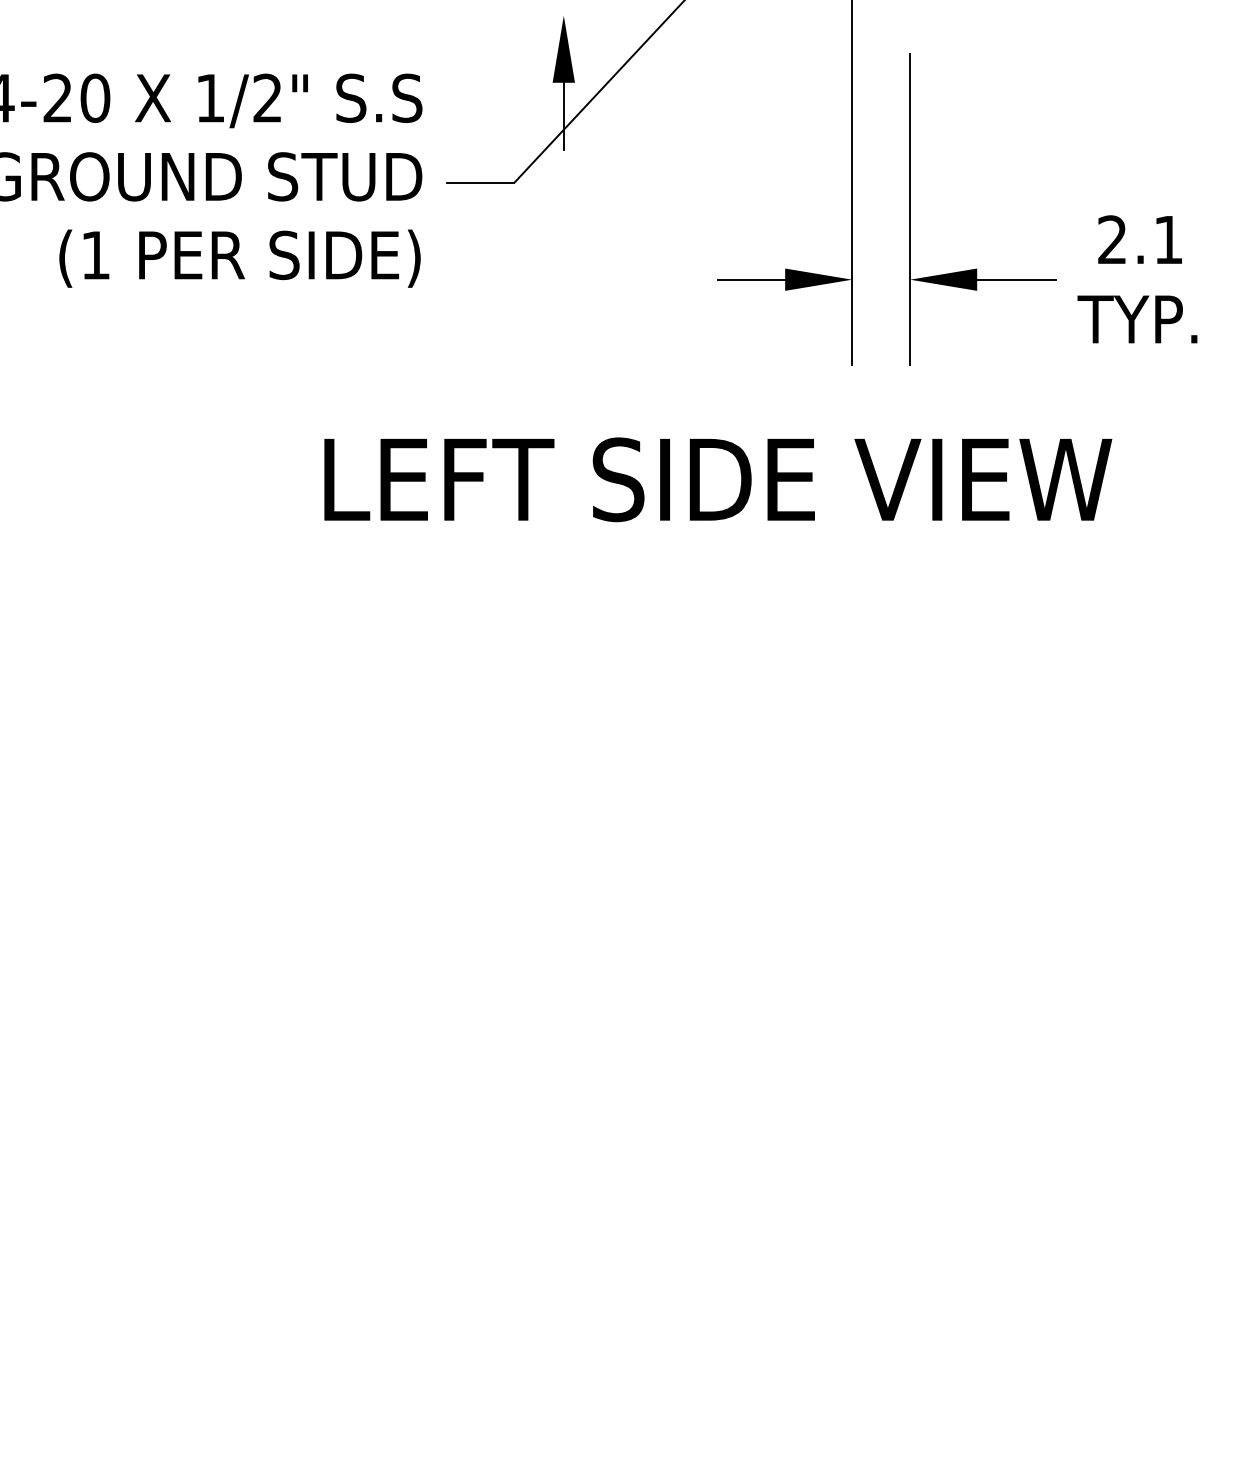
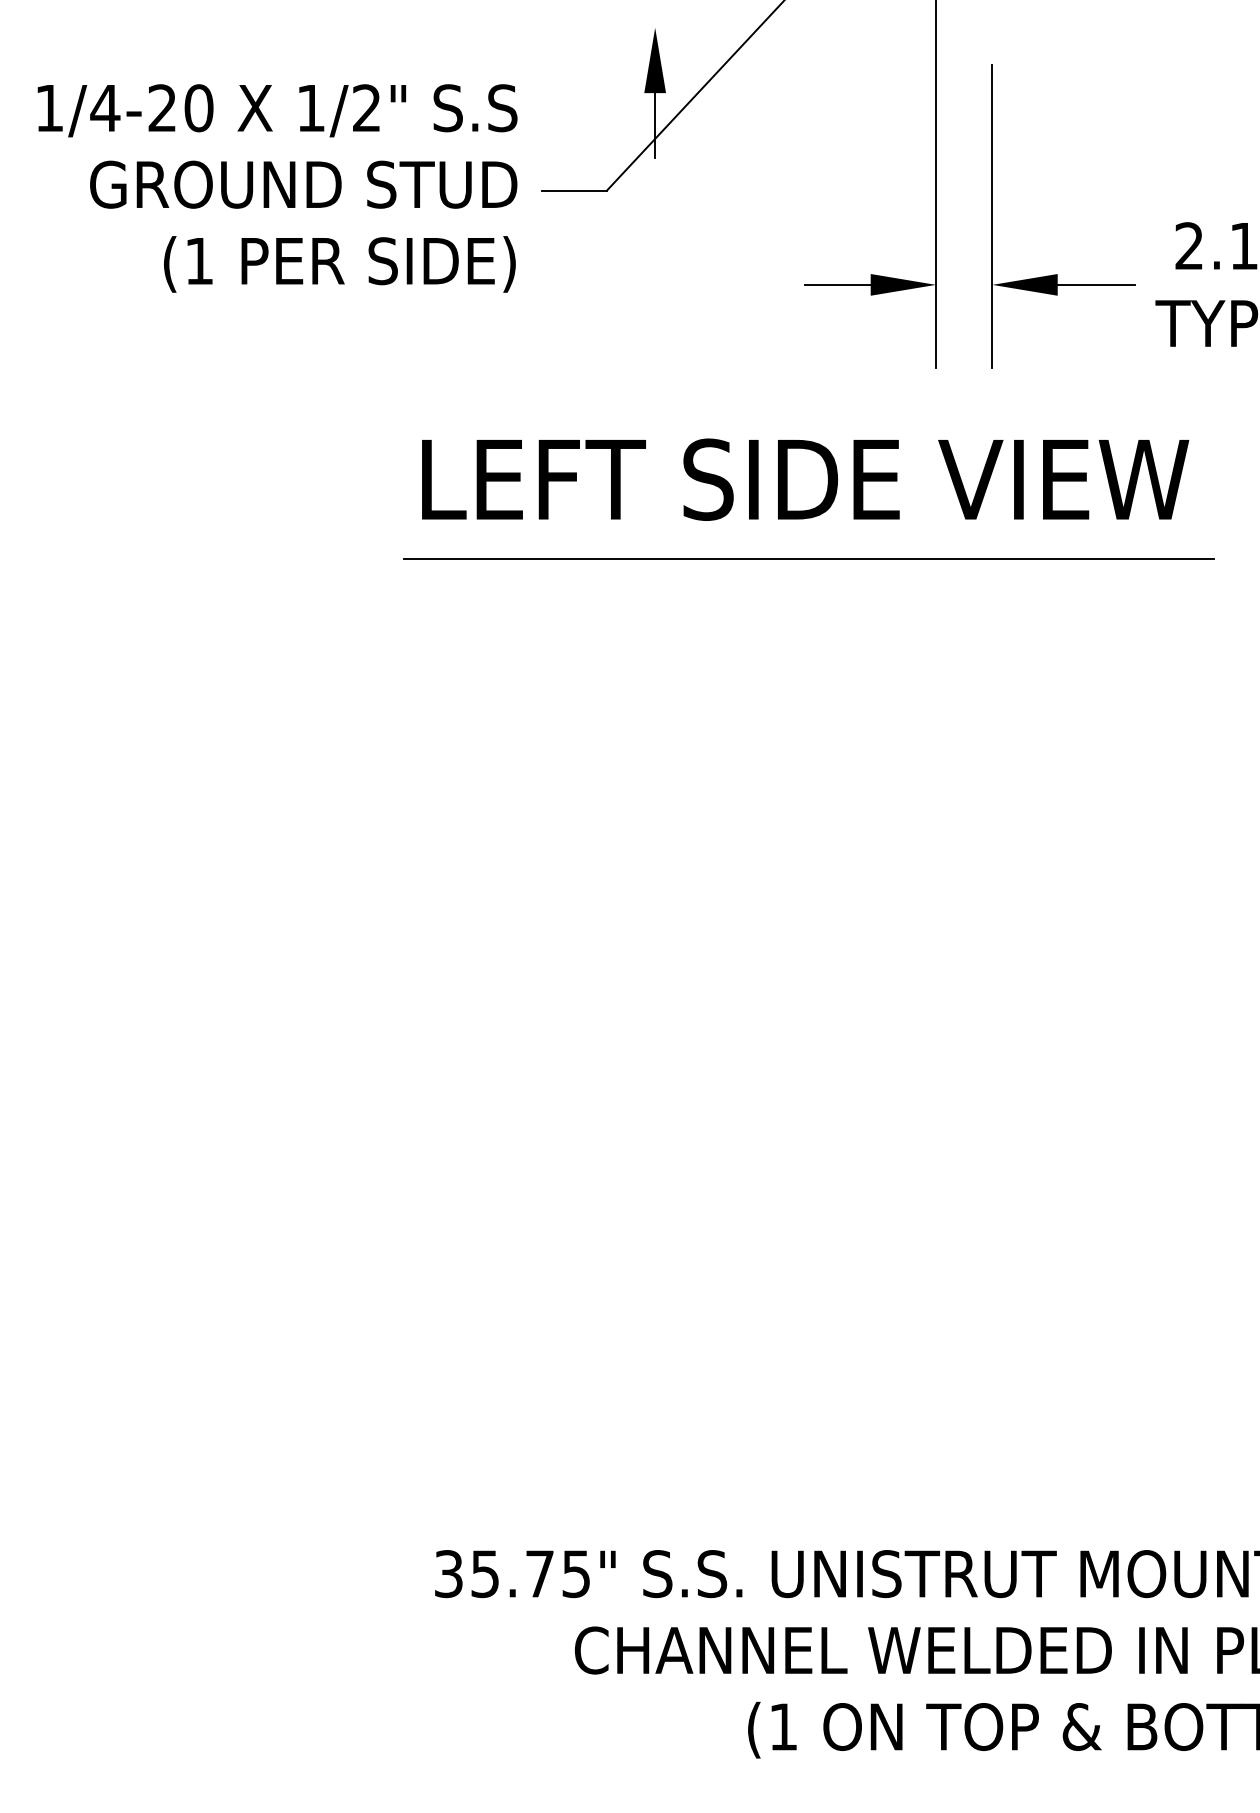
line: (721, 560) -> (808, 558), added

